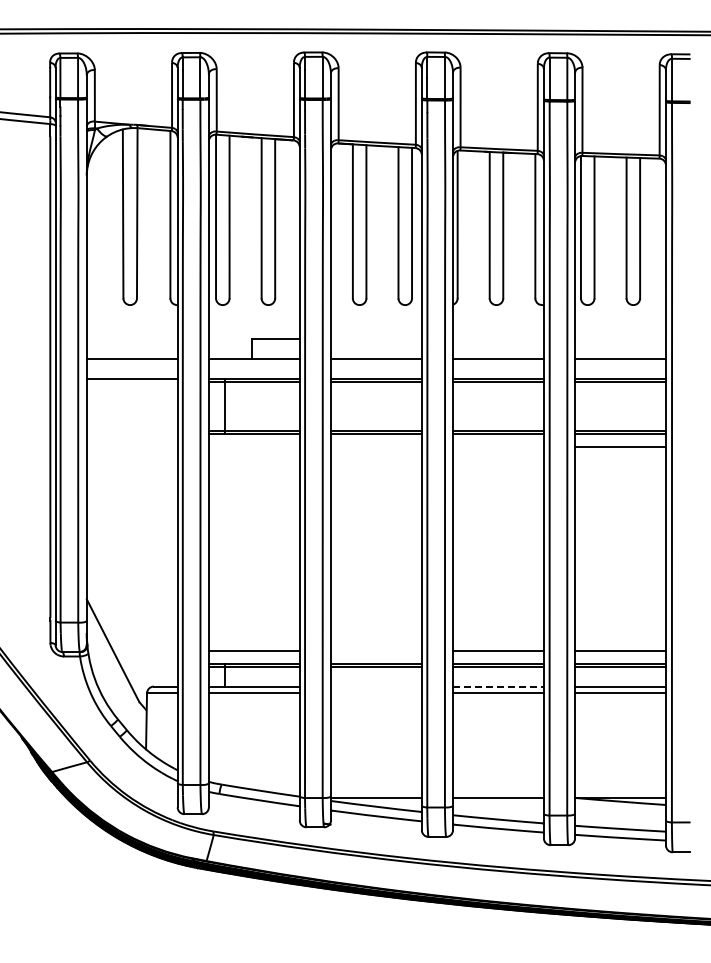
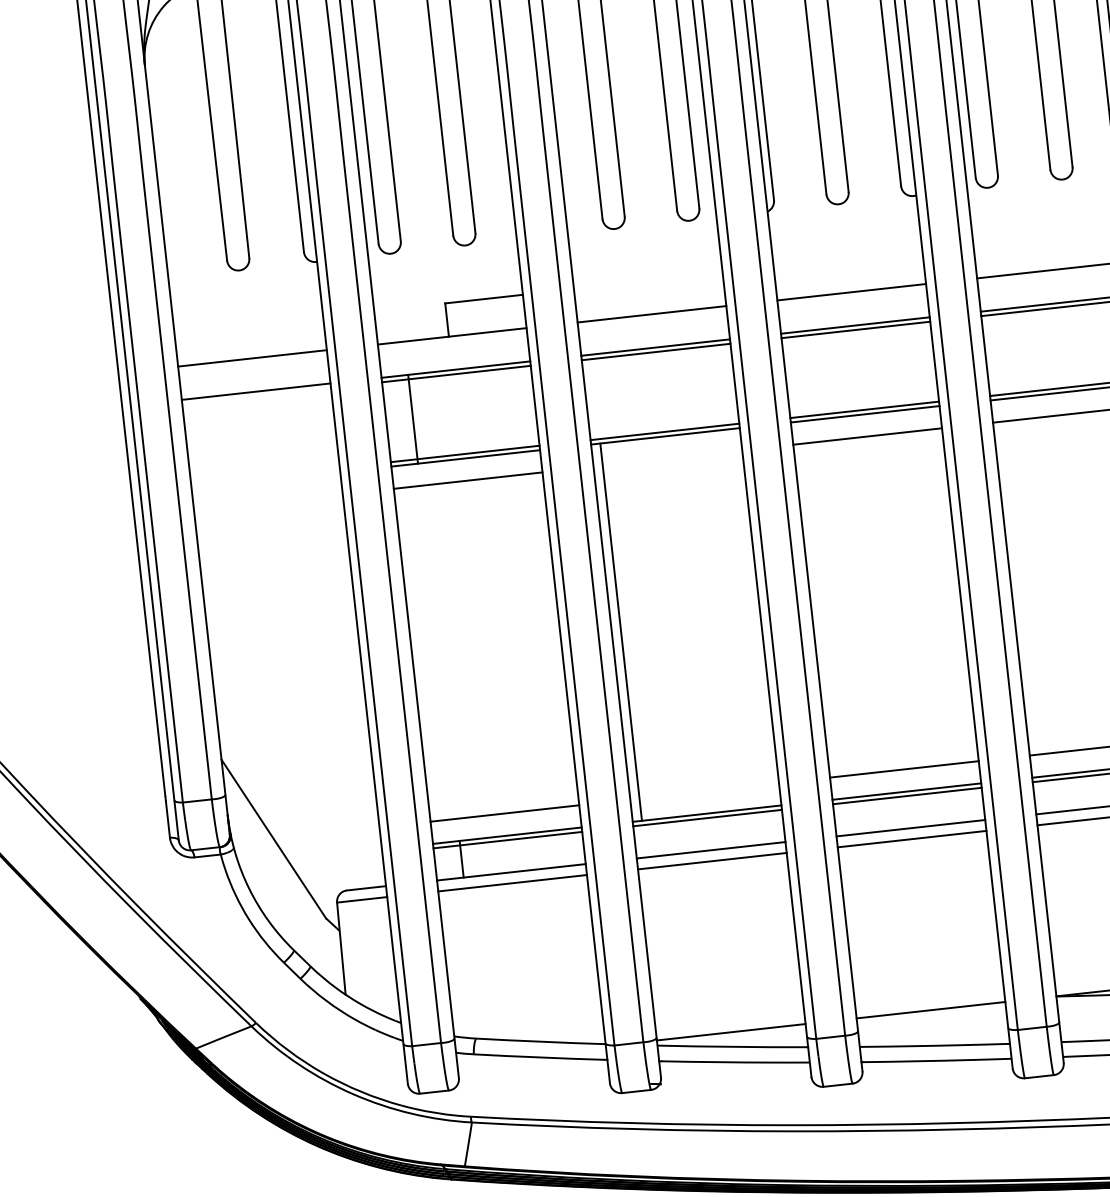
line: (253, 447) -> (466, 481), added
line: (498, 447) -> (867, 436), added
line: (336, 548) -> (620, 631), added
line: (375, 686) -> (709, 850), added
line: (498, 686) -> (910, 828), dashed -> solid
line: (375, 693) -> (710, 861), added

